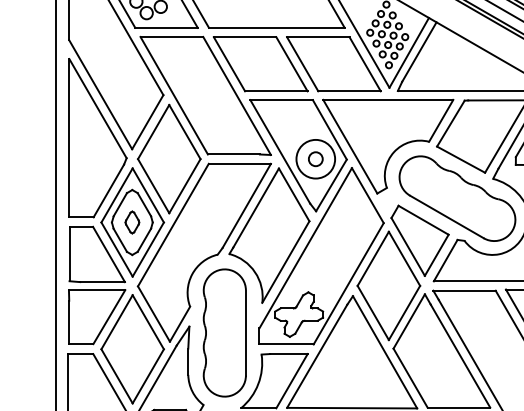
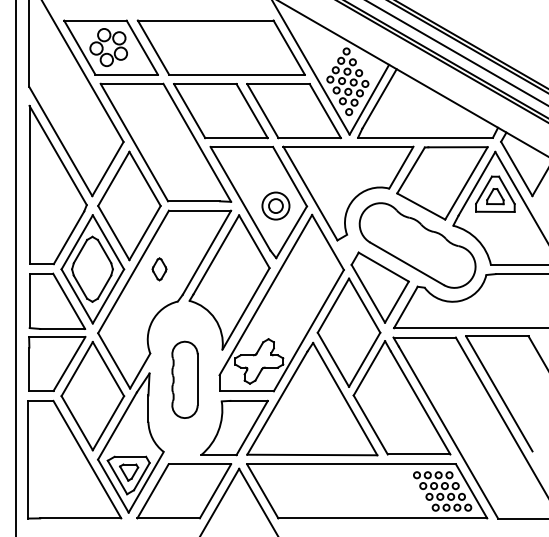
circle: (315, 158) -> (275, 205), size x0.7
part: (132, 222) -> (159, 269), moved
part: (224, 332) -> (184, 379), size x0.6

